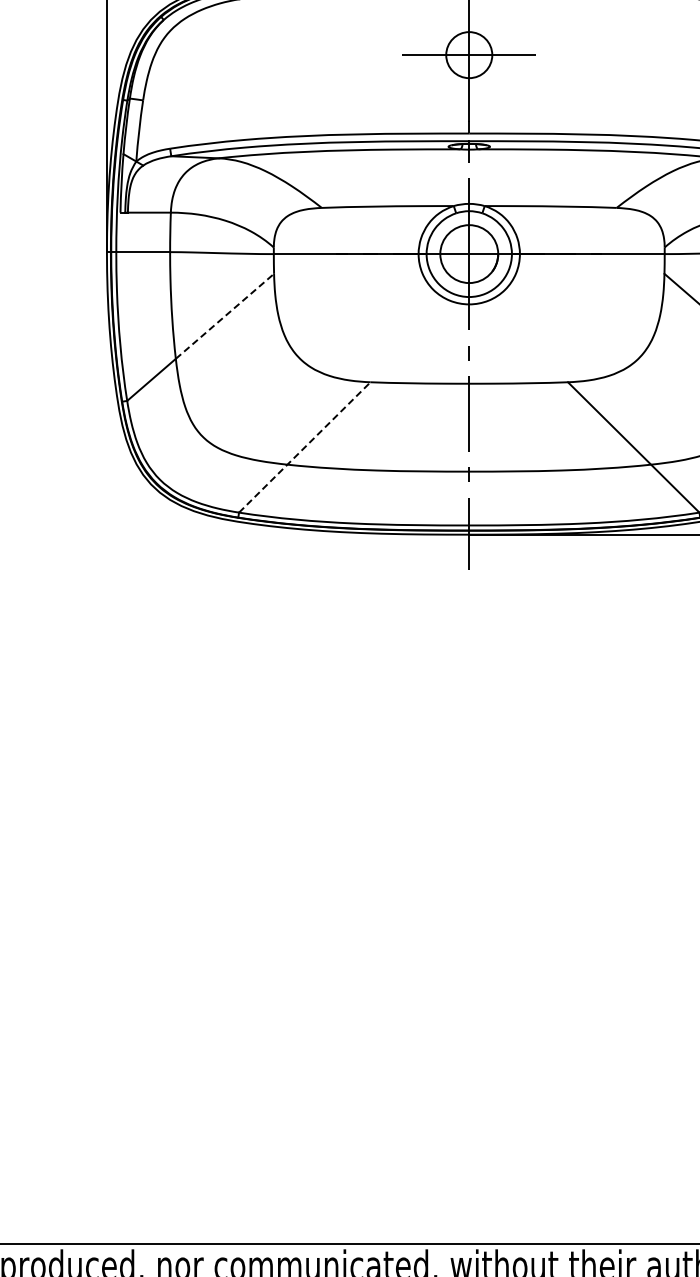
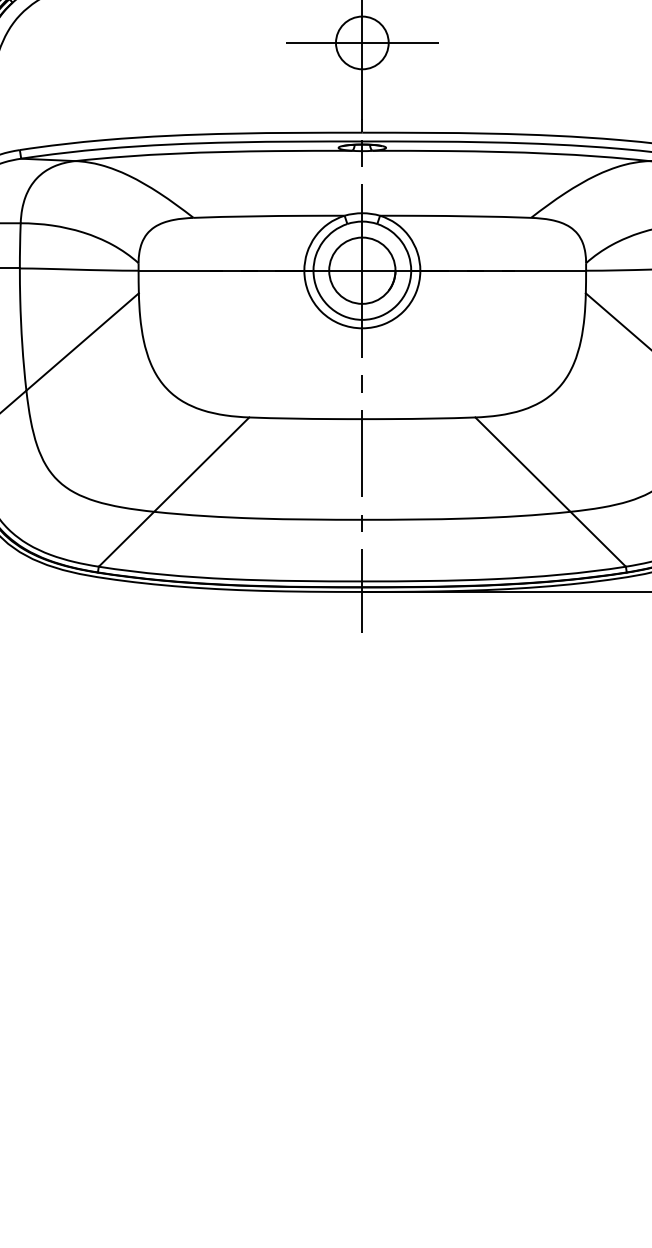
line: (224, 316) -> (82, 342), dashed -> solid
line: (304, 447) -> (173, 492), dashed -> solid

